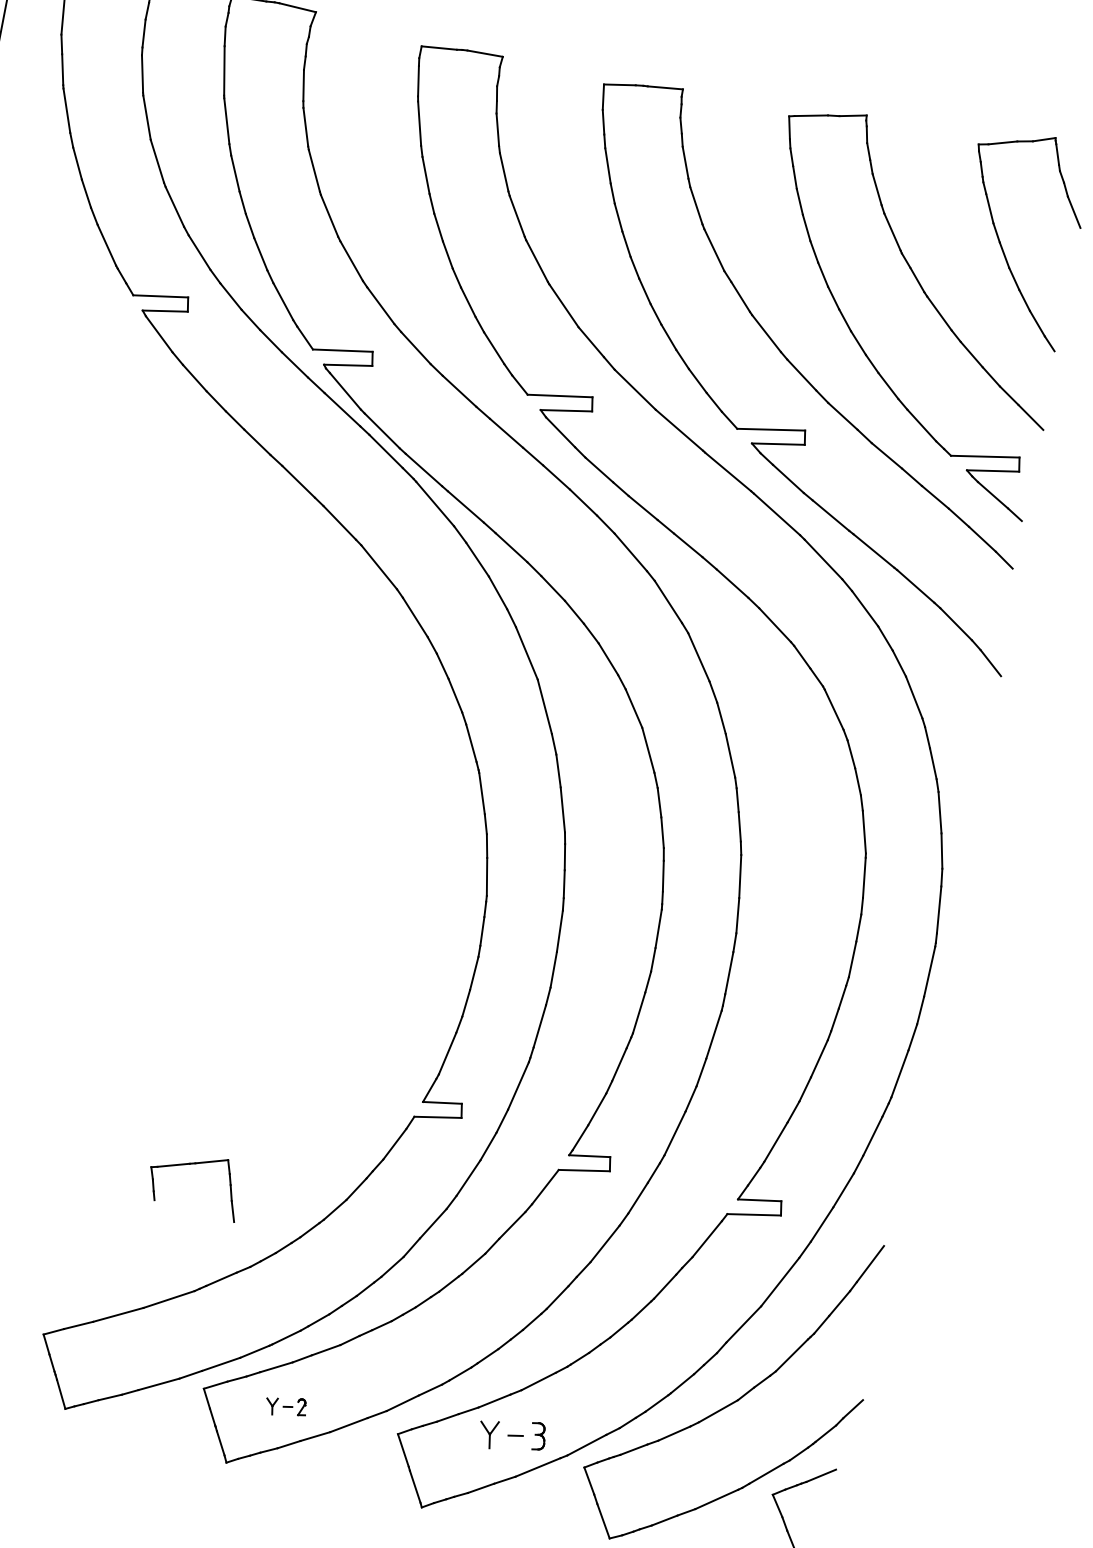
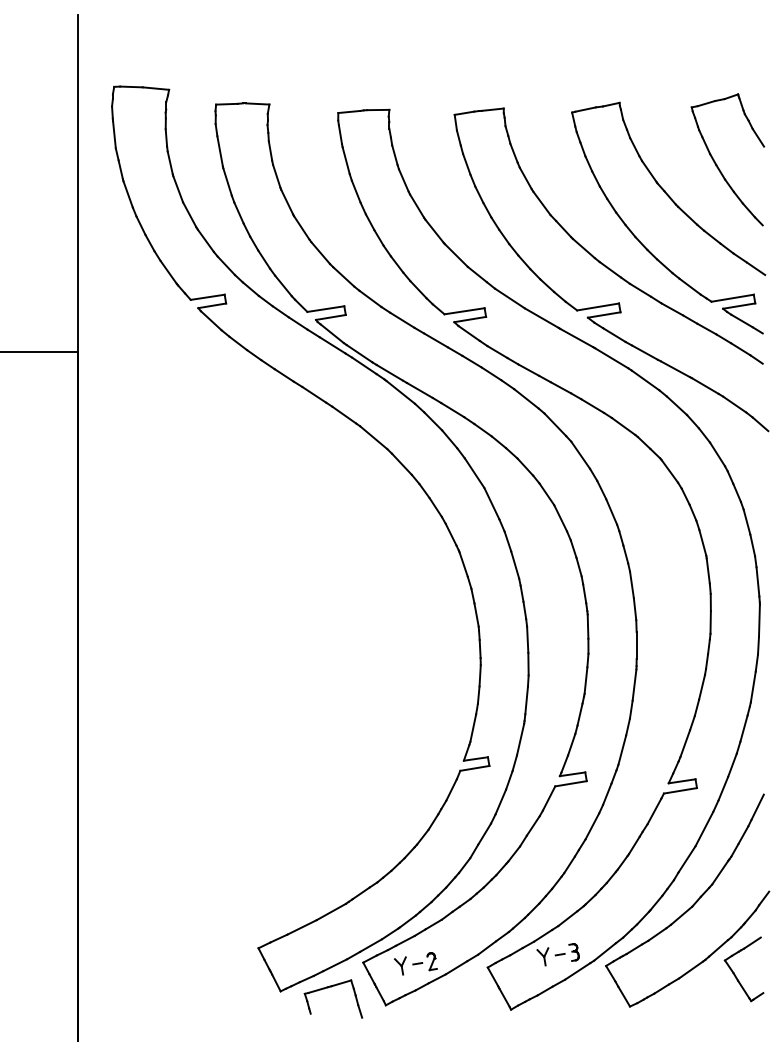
part: (195, 1165) -> (331, 987), moved
part: (285, 1405) -> (415, 963), size x1.67

